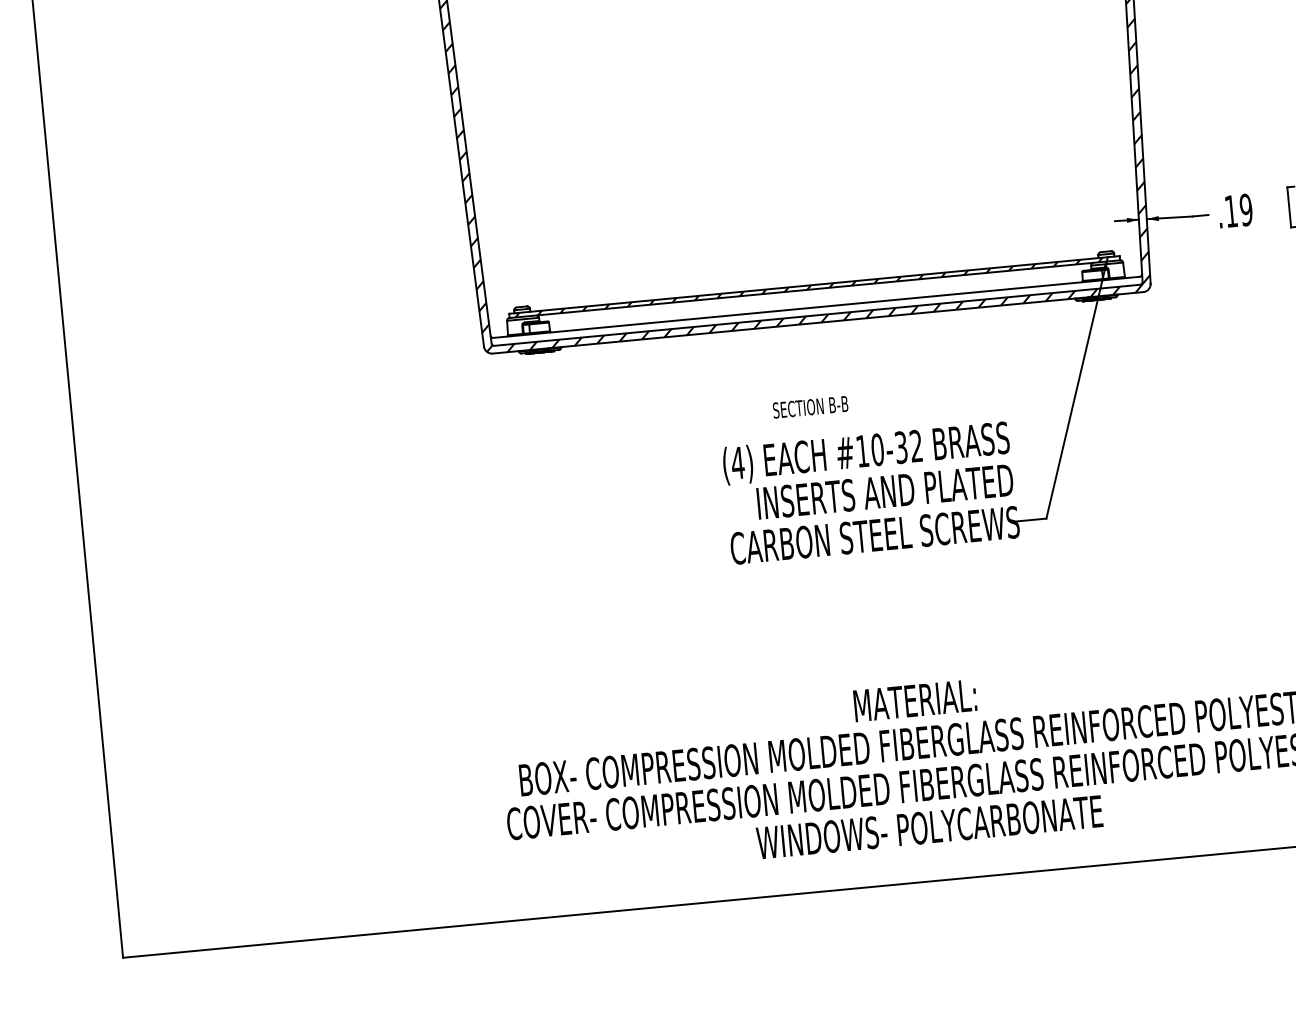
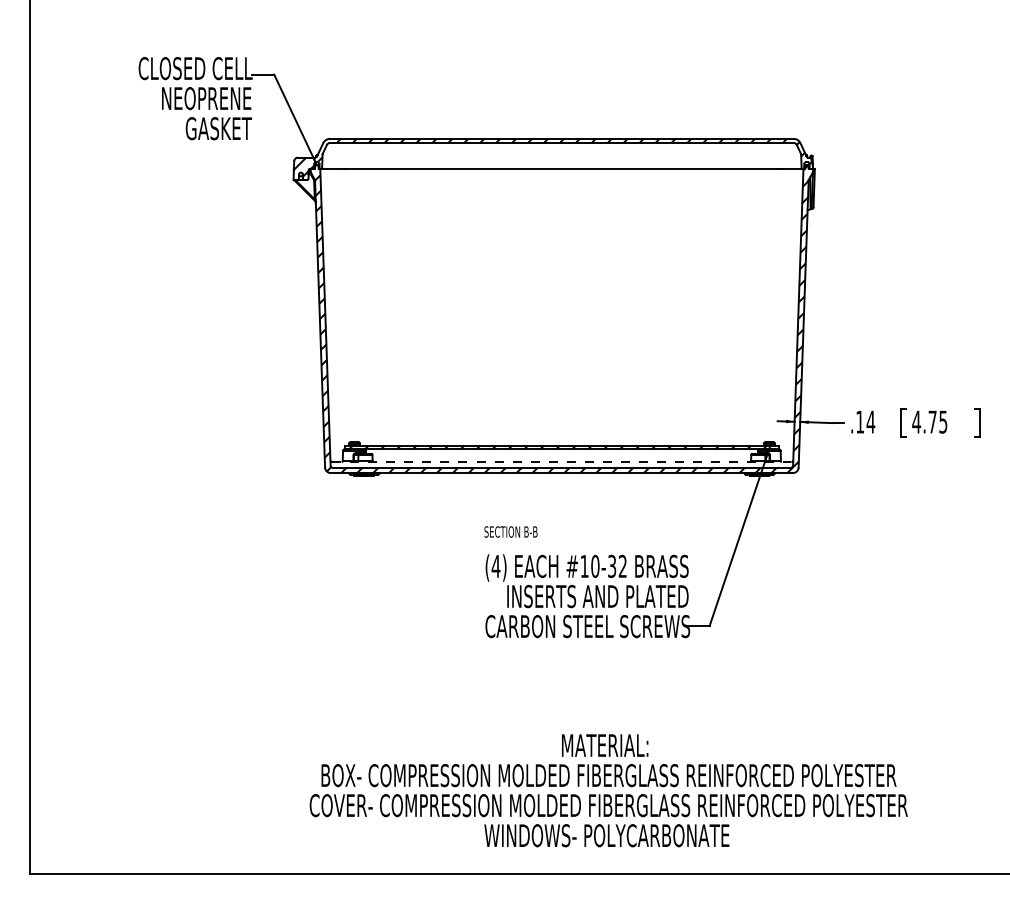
text: (1245, 209) -> (870, 421), .19 -> .14
line: (816, 308) -> (561, 462), solid -> dashed
text: (809, 406) -> (510, 531), moved

